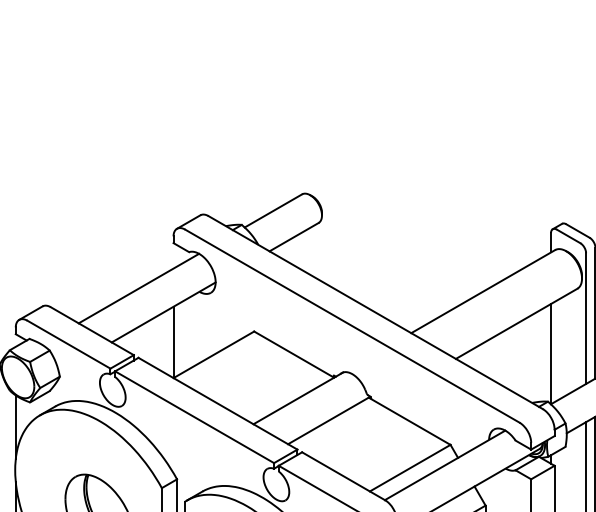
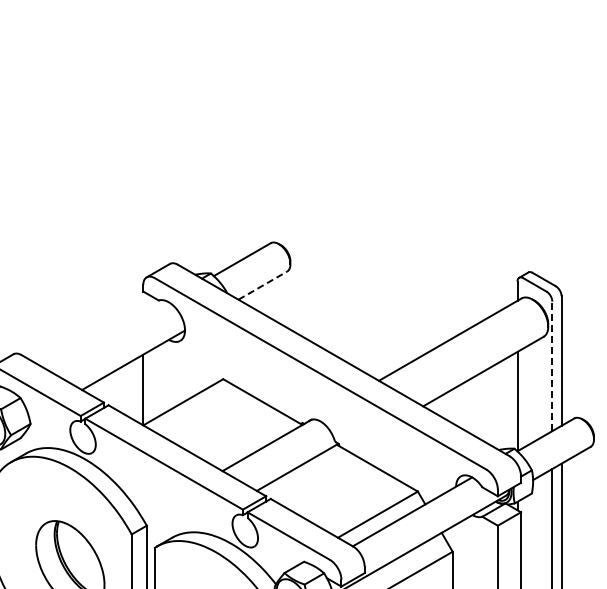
line: (294, 237) -> (263, 285), solid -> dashed
line: (138, 288) -> (108, 336), removed
line: (586, 318) -> (552, 366), solid -> dashed

